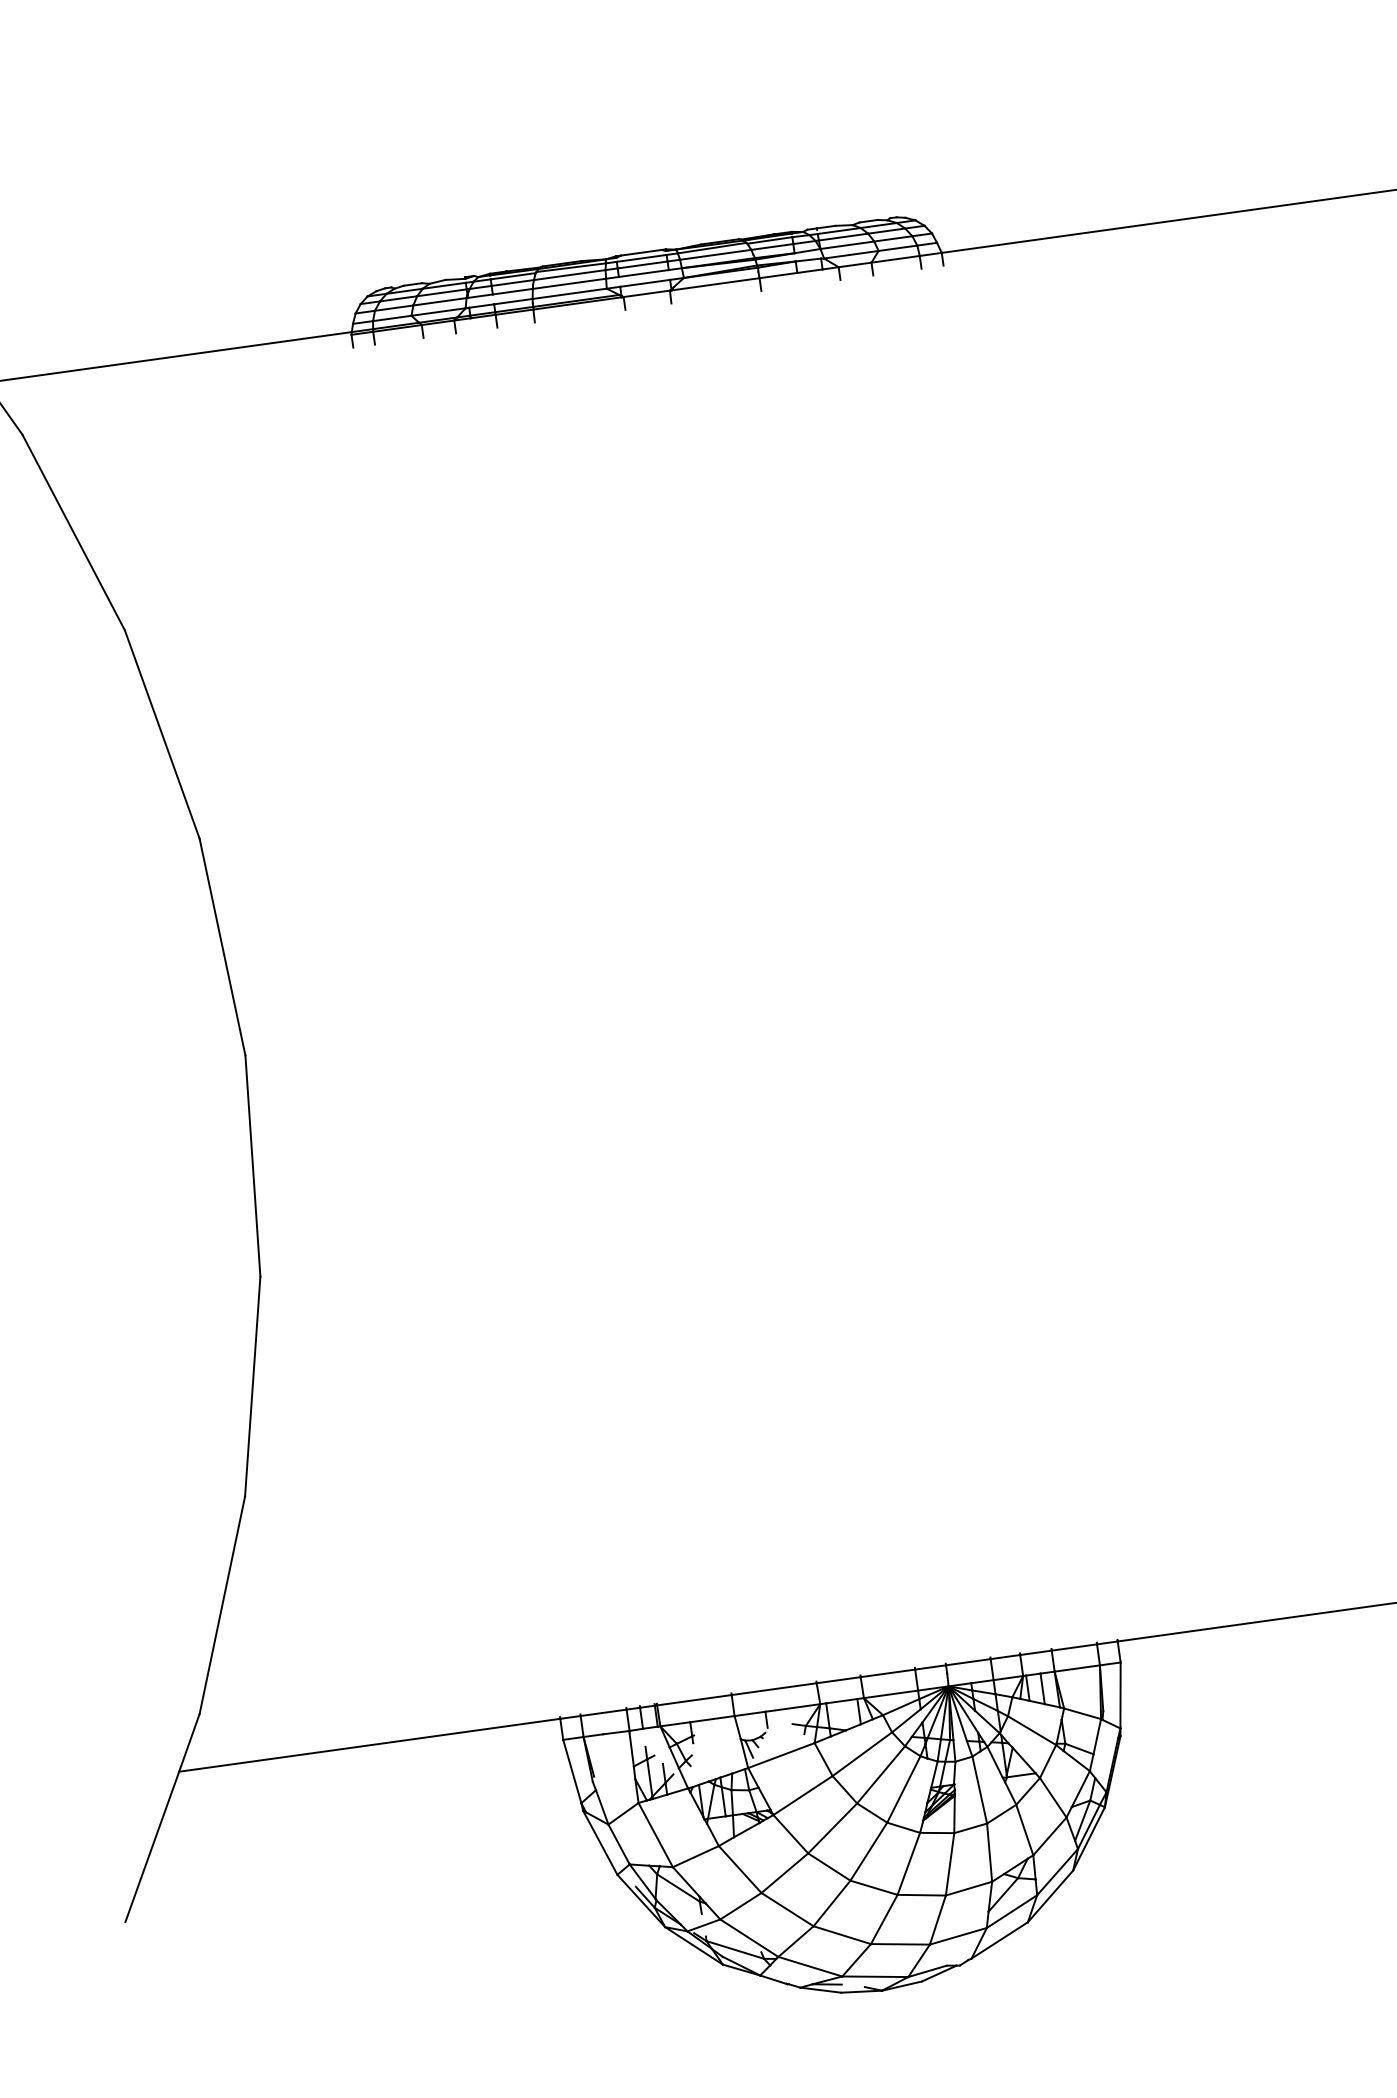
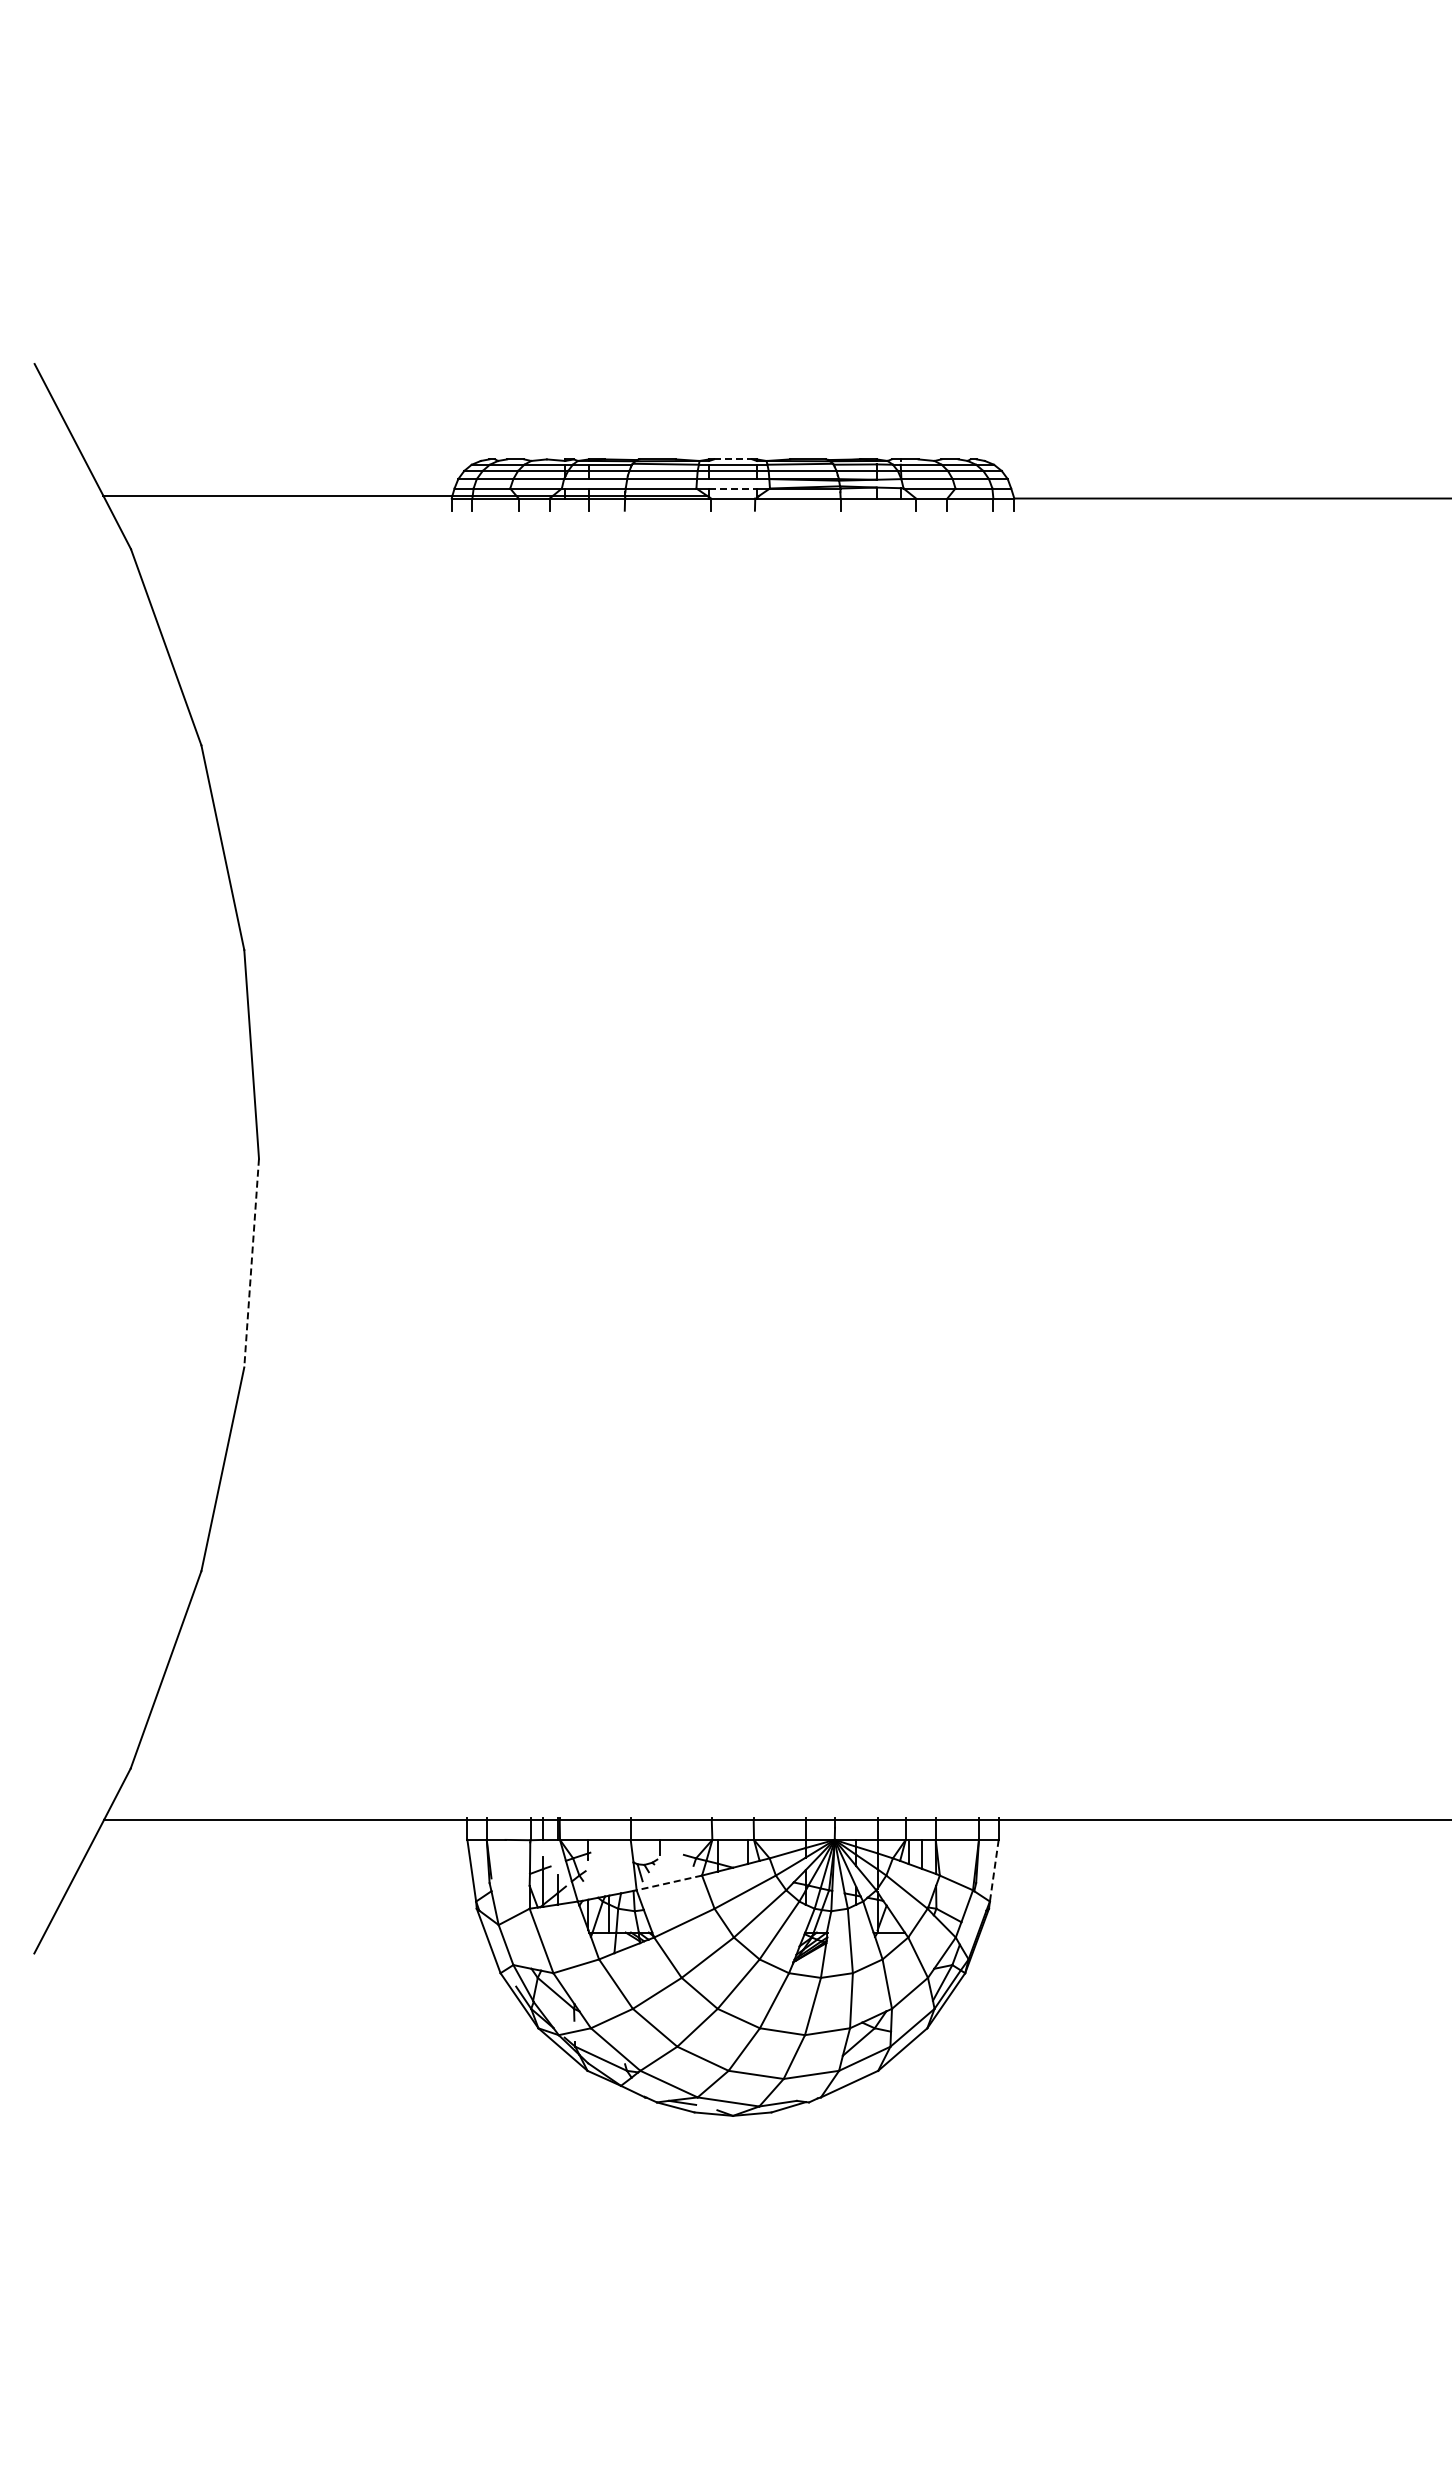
line: (641, 252) -> (733, 459), solid -> dashed
line: (645, 283) -> (733, 488), solid -> dashed
line: (252, 1166) -> (251, 1263), solid -> dashed
line: (1120, 1696) -> (994, 1871), solid -> dashed
line: (781, 1755) -> (669, 1882), solid -> dashed

